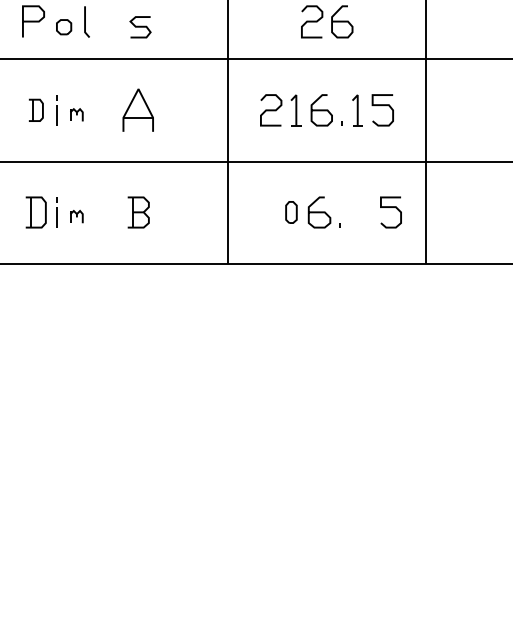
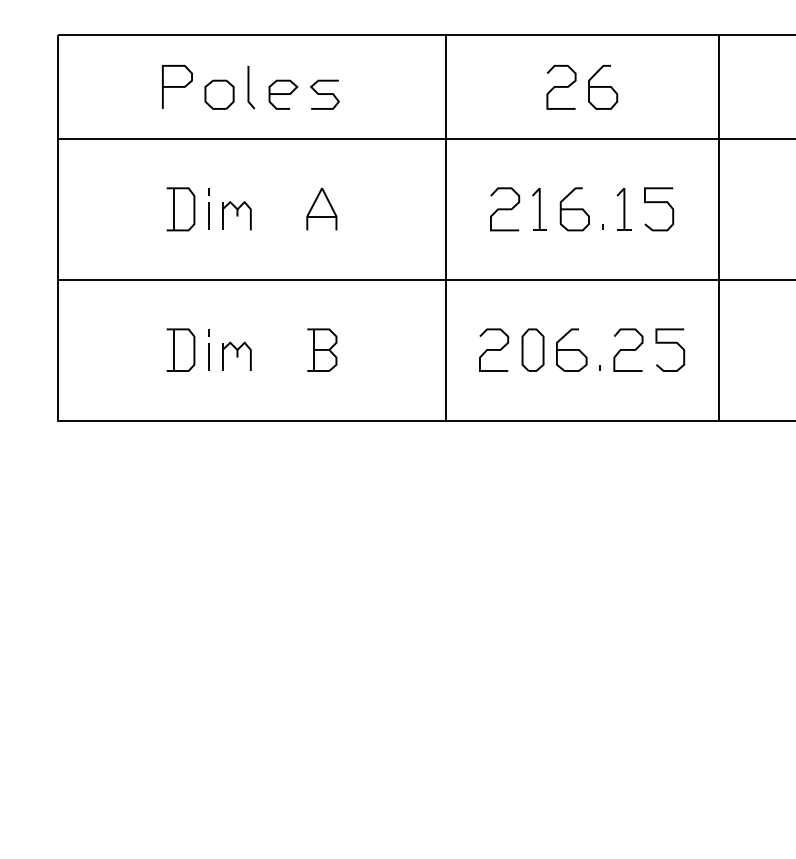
part: (64, 27) -> (219, 94), size x1.43
curve: (110, 27) -> (283, 94), added
part: (138, 109) -> (321, 208), size x0.71
part: (35, 110) -> (180, 209), size x1.43
part: (76, 114) -> (236, 215), size x1.67
curve: (263, 212) -> (494, 349), added
part: (291, 212) -> (532, 349), size x1.43
curve: (360, 212) -> (628, 349), added
part: (76, 216) -> (236, 355), size x1.67

